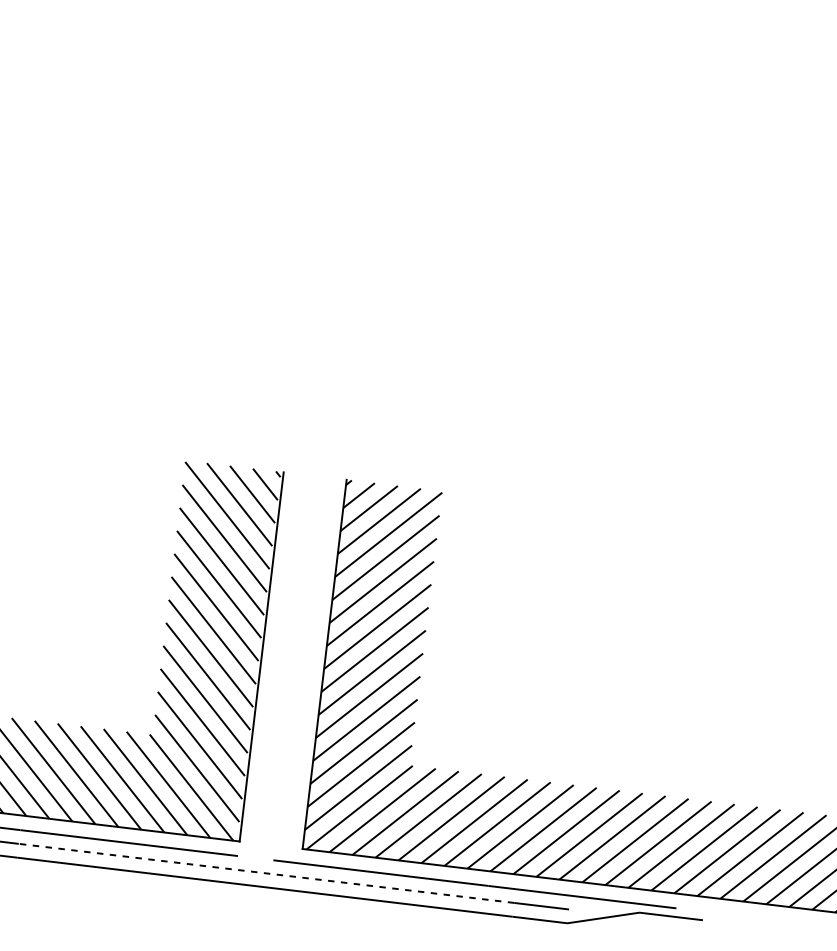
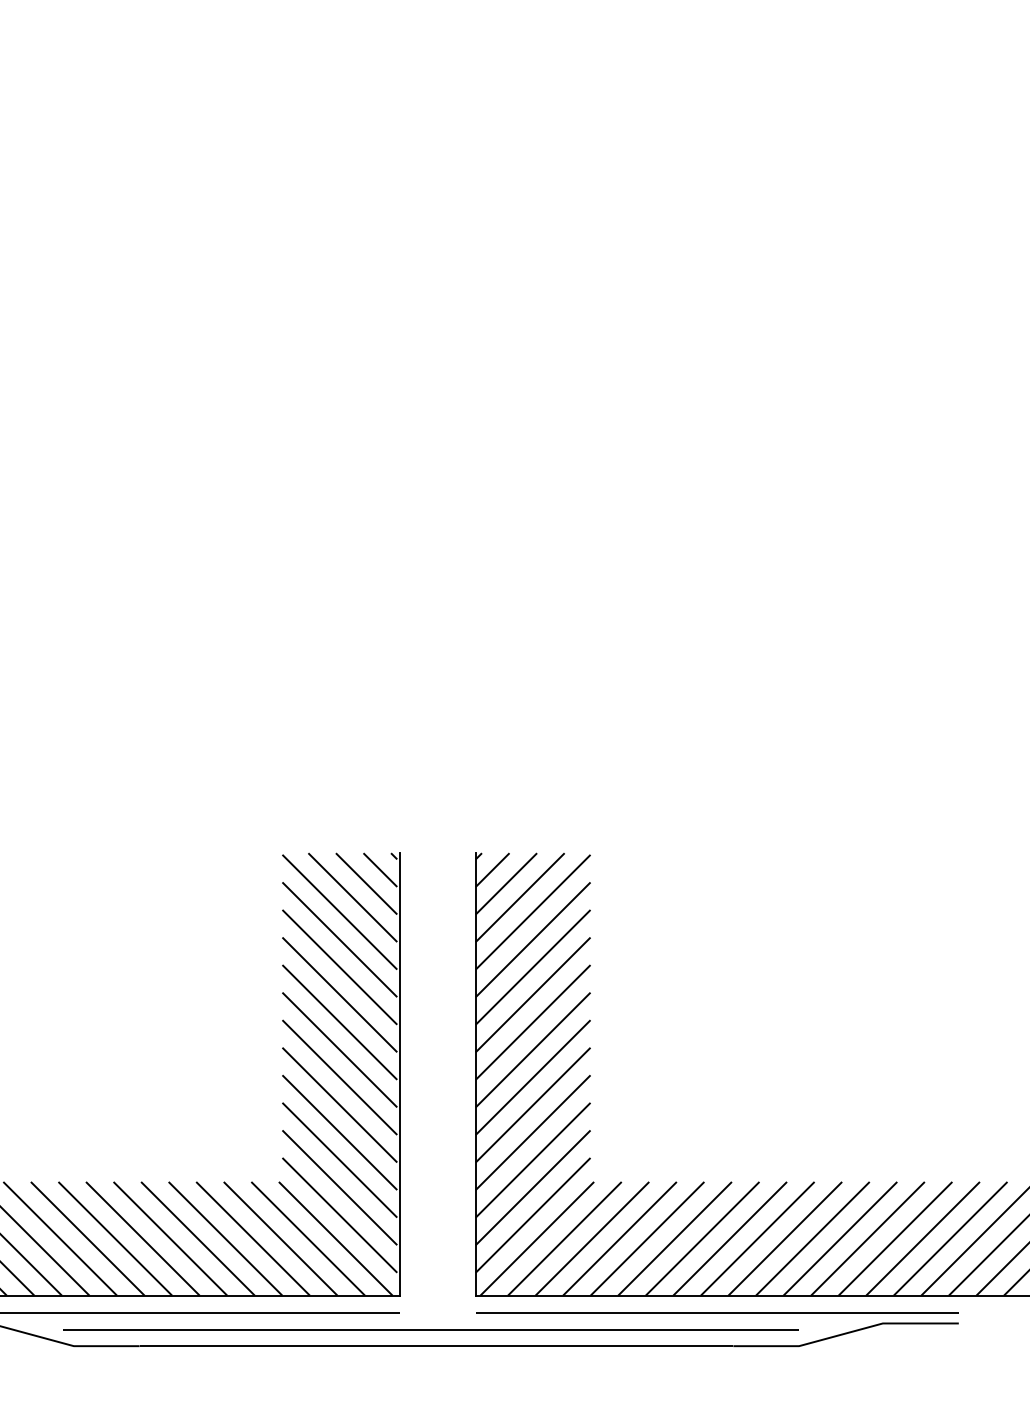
line: (266, 873) -> (436, 1329), dashed -> solid
line: (475, 883) -> (717, 1312), moved

